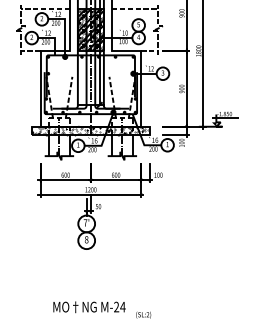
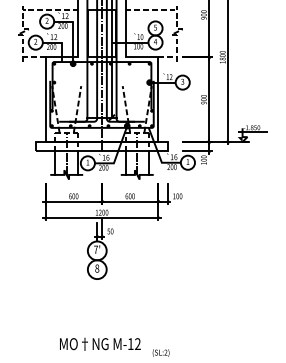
hatch: (90, 30) -> (101, 34), removed
hatch: (90, 130) -> (101, 146), removed
text: (119, 306) -> (134, 343), M-24 -> M-12

